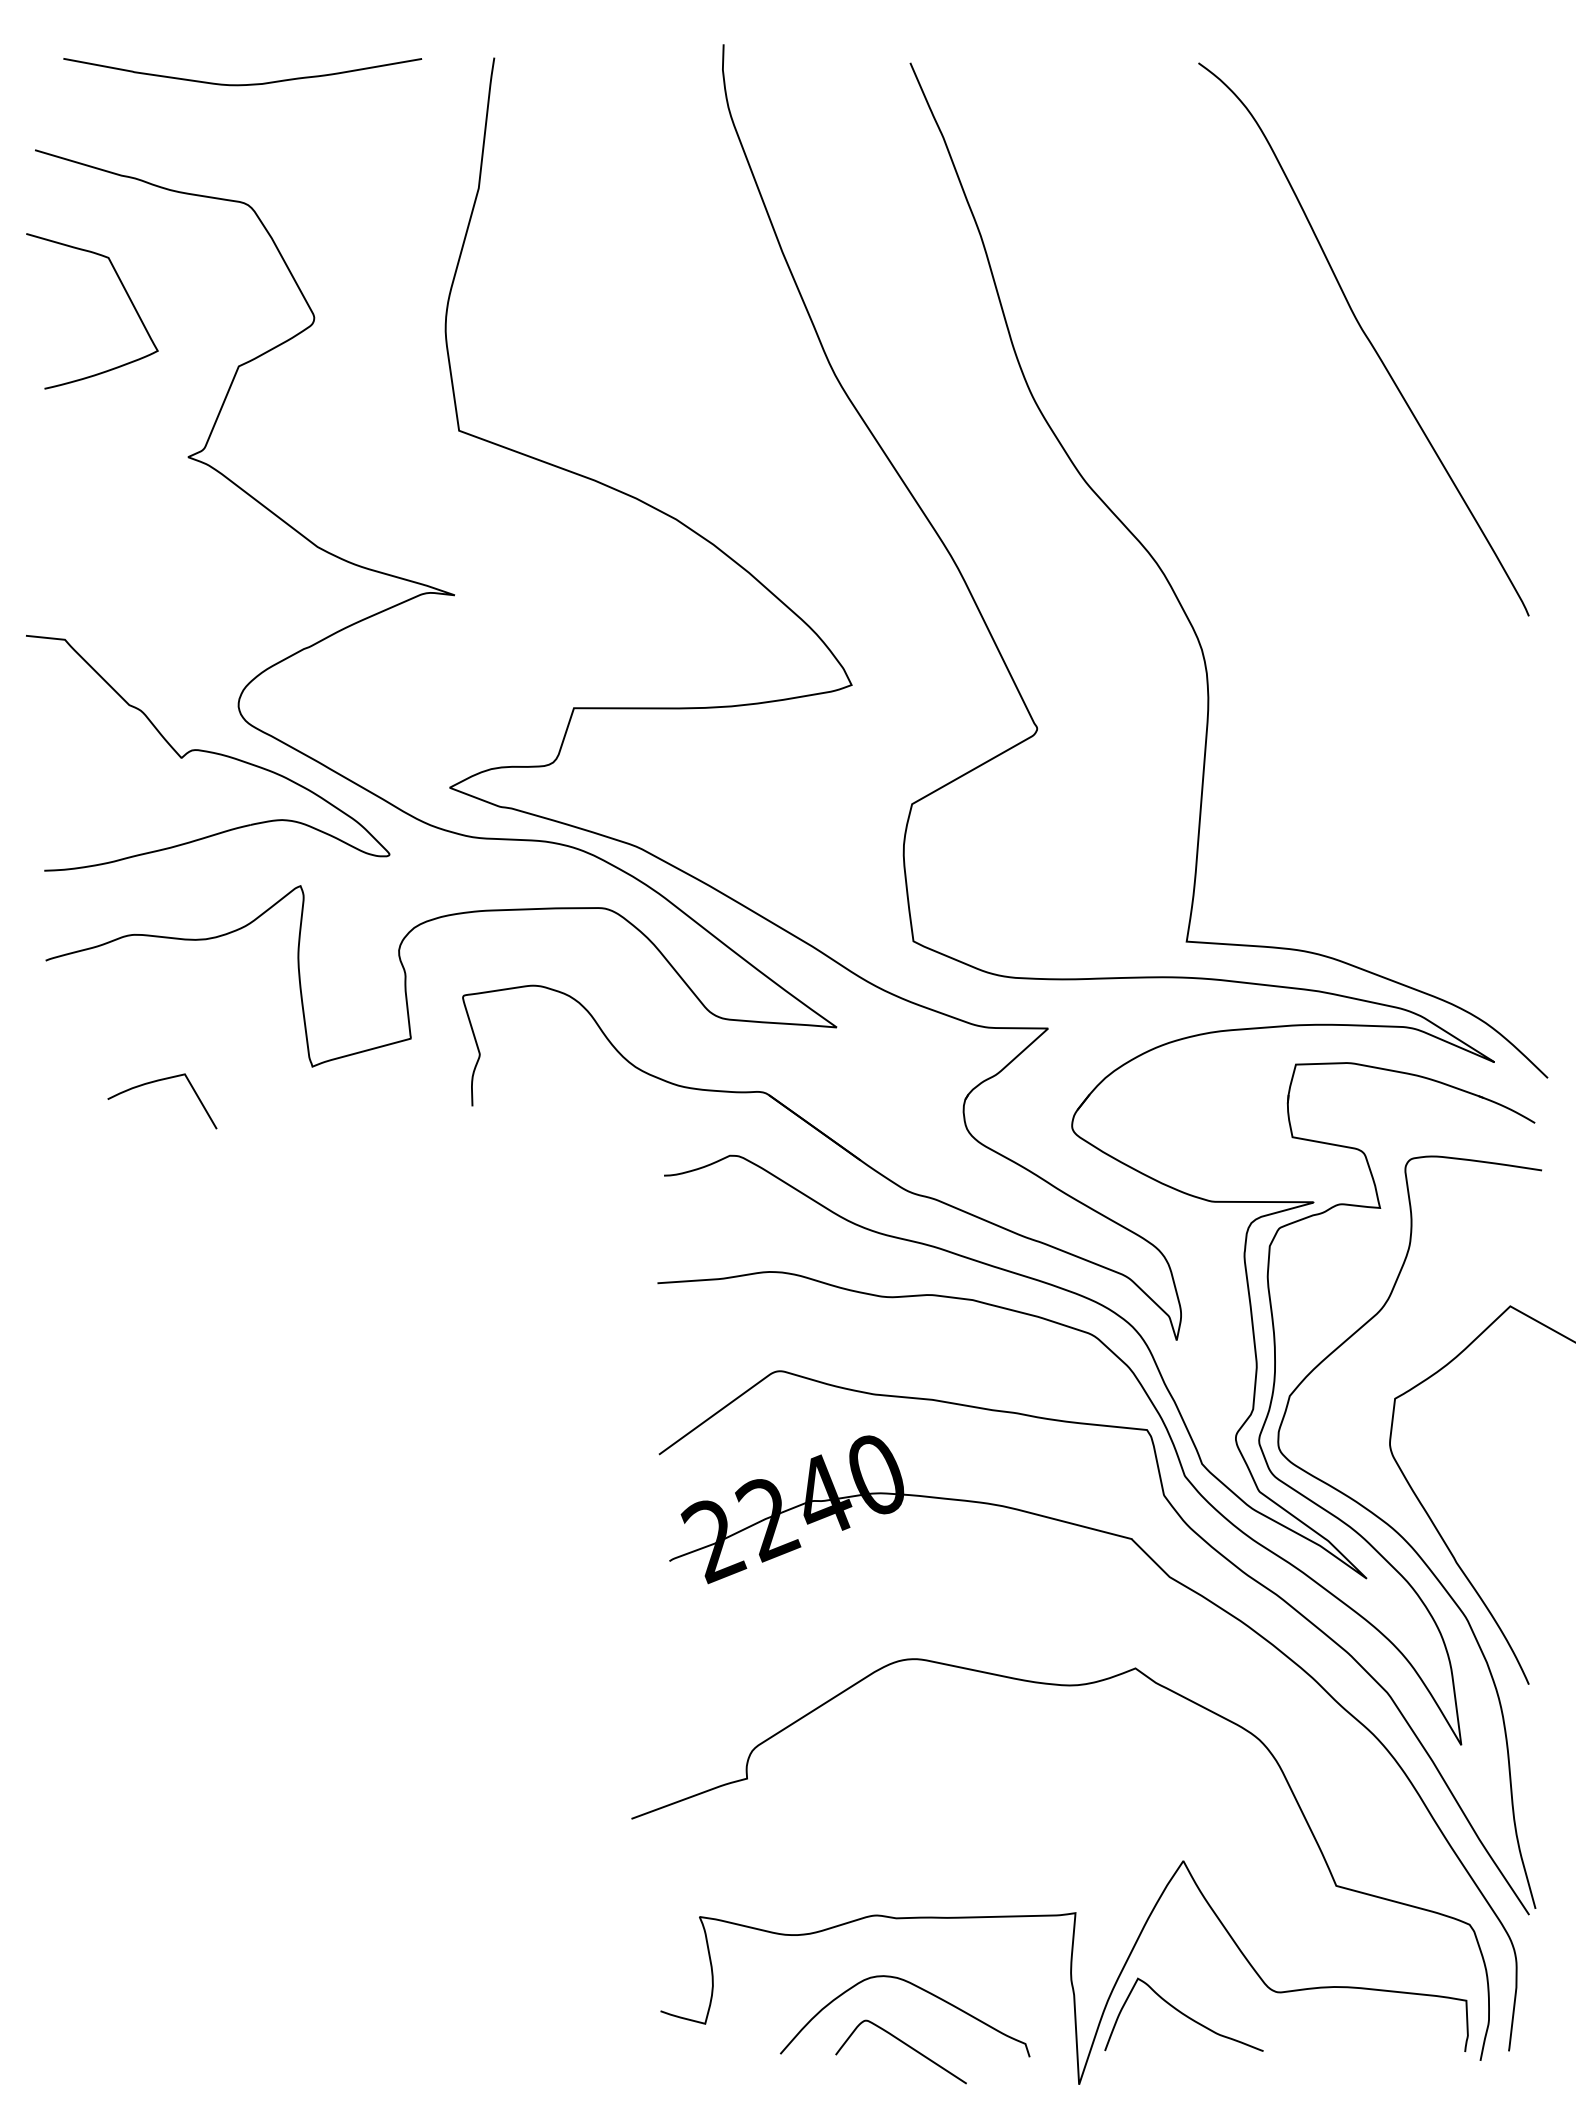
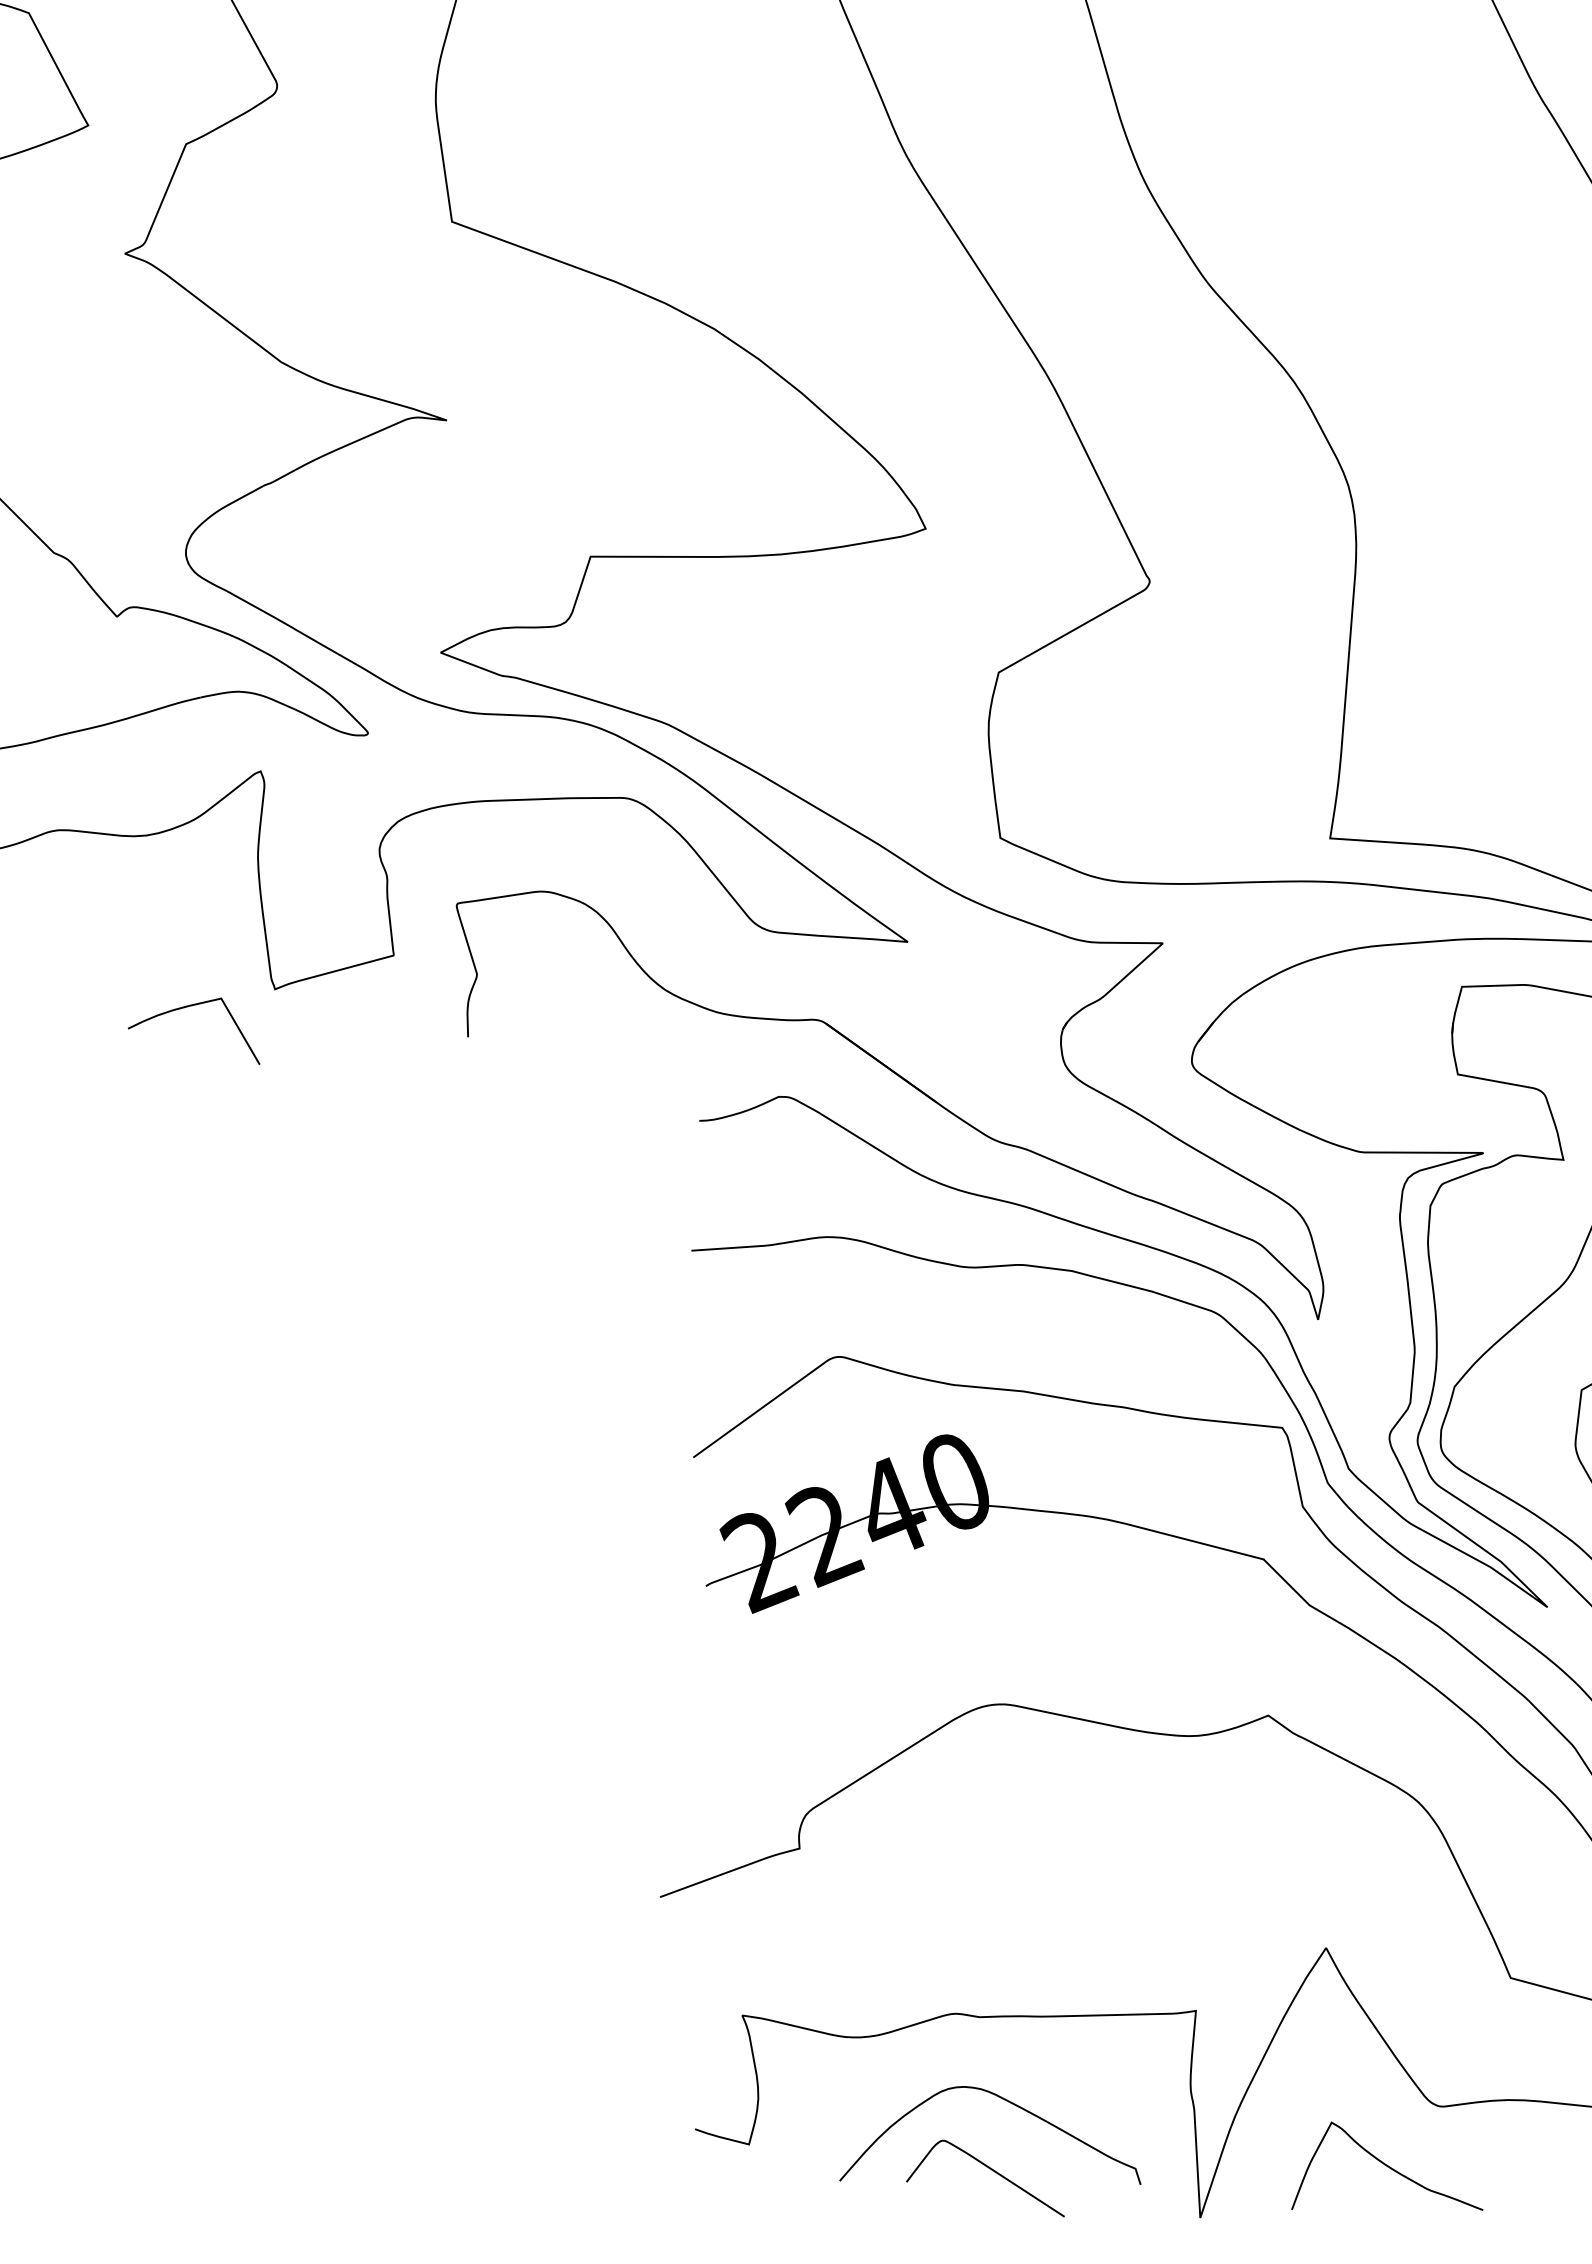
curve: (159, 1081) -> (190, 1007), moved
curve: (1183, 2014) -> (1386, 2165), moved

